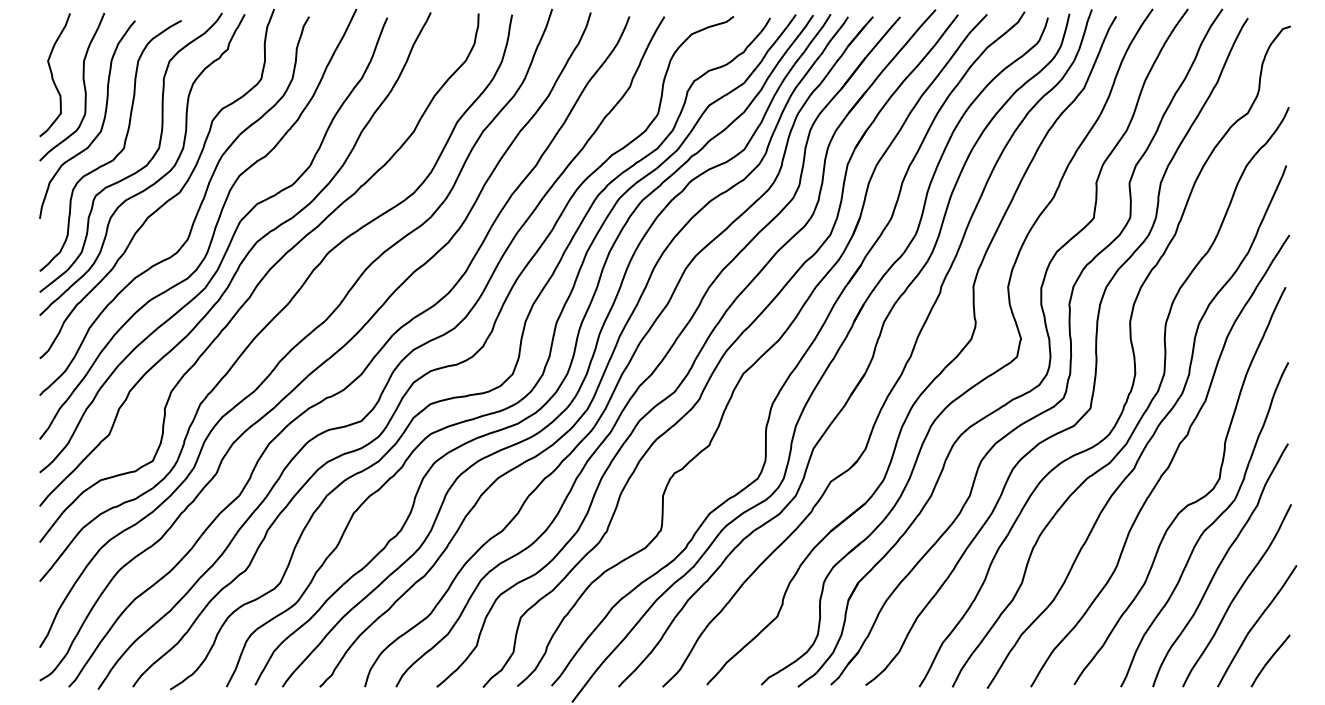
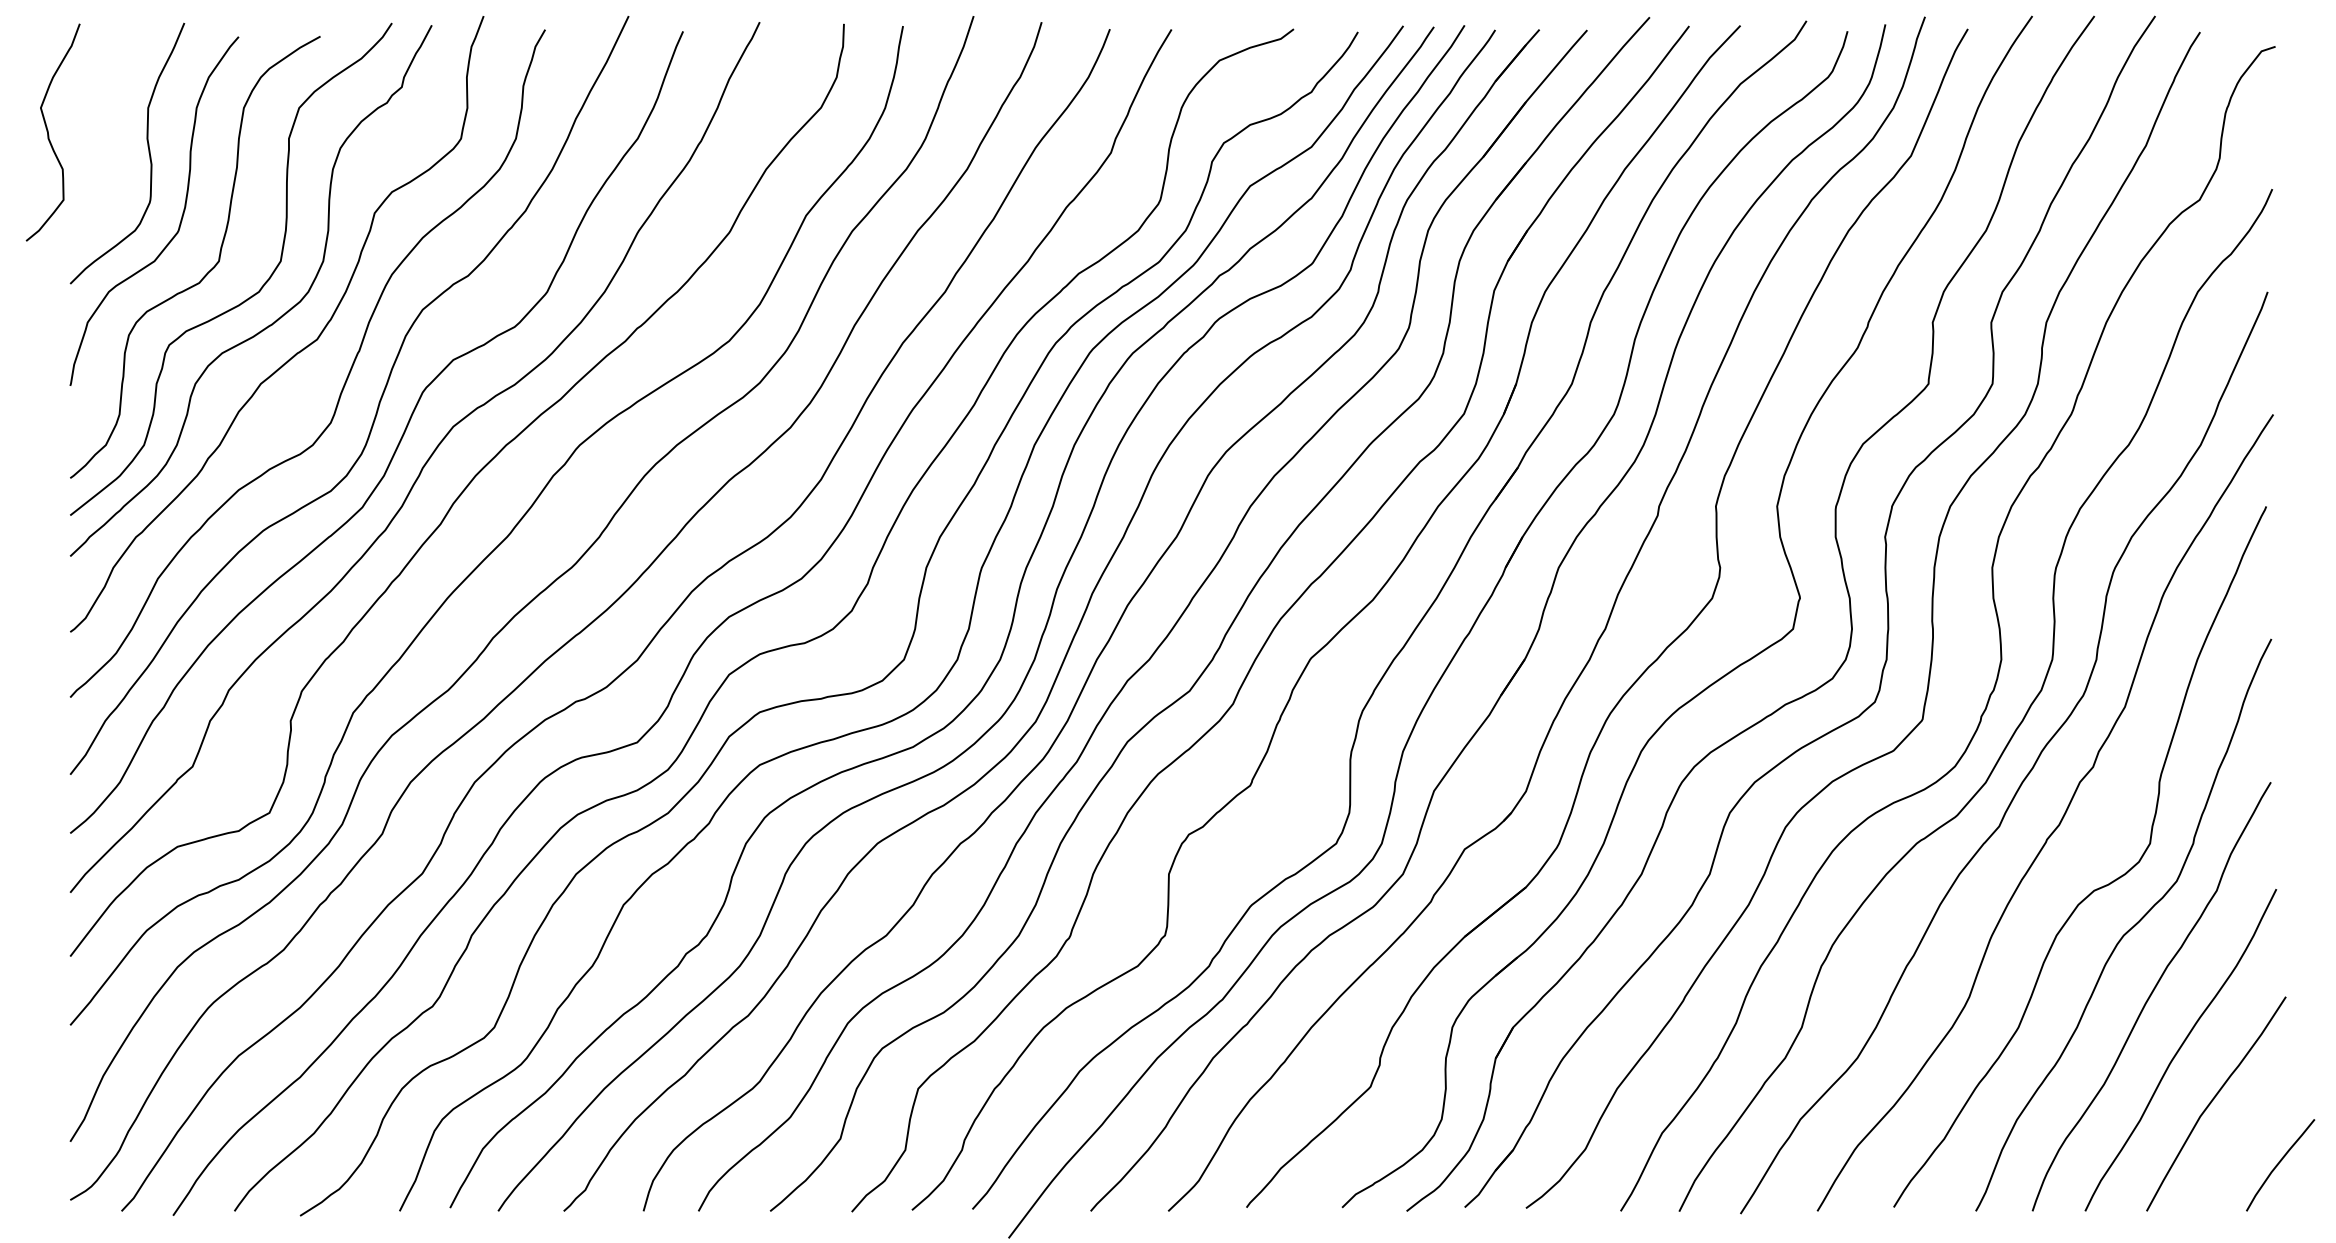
curve: (53, 76) -> (50, 134), moved
curve: (1270, 660) -> (2280, 1164), moved

